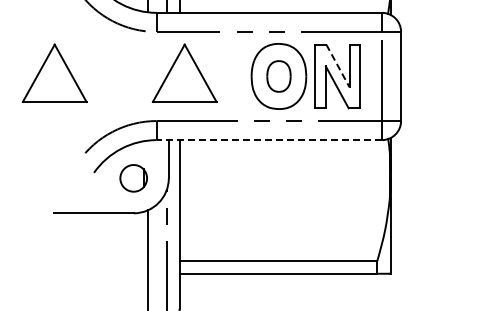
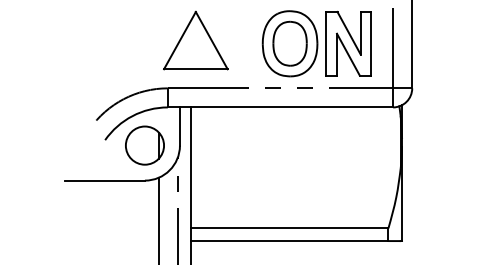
line: (338, 66) -> (349, 33), dashed -> solid
part: (54, 72) -> (65, 39), removed
part: (278, 76) -> (289, 43), size x1.43
line: (269, 140) -> (280, 107), dashed -> solid
part: (133, 178) -> (144, 145), size x1.43

